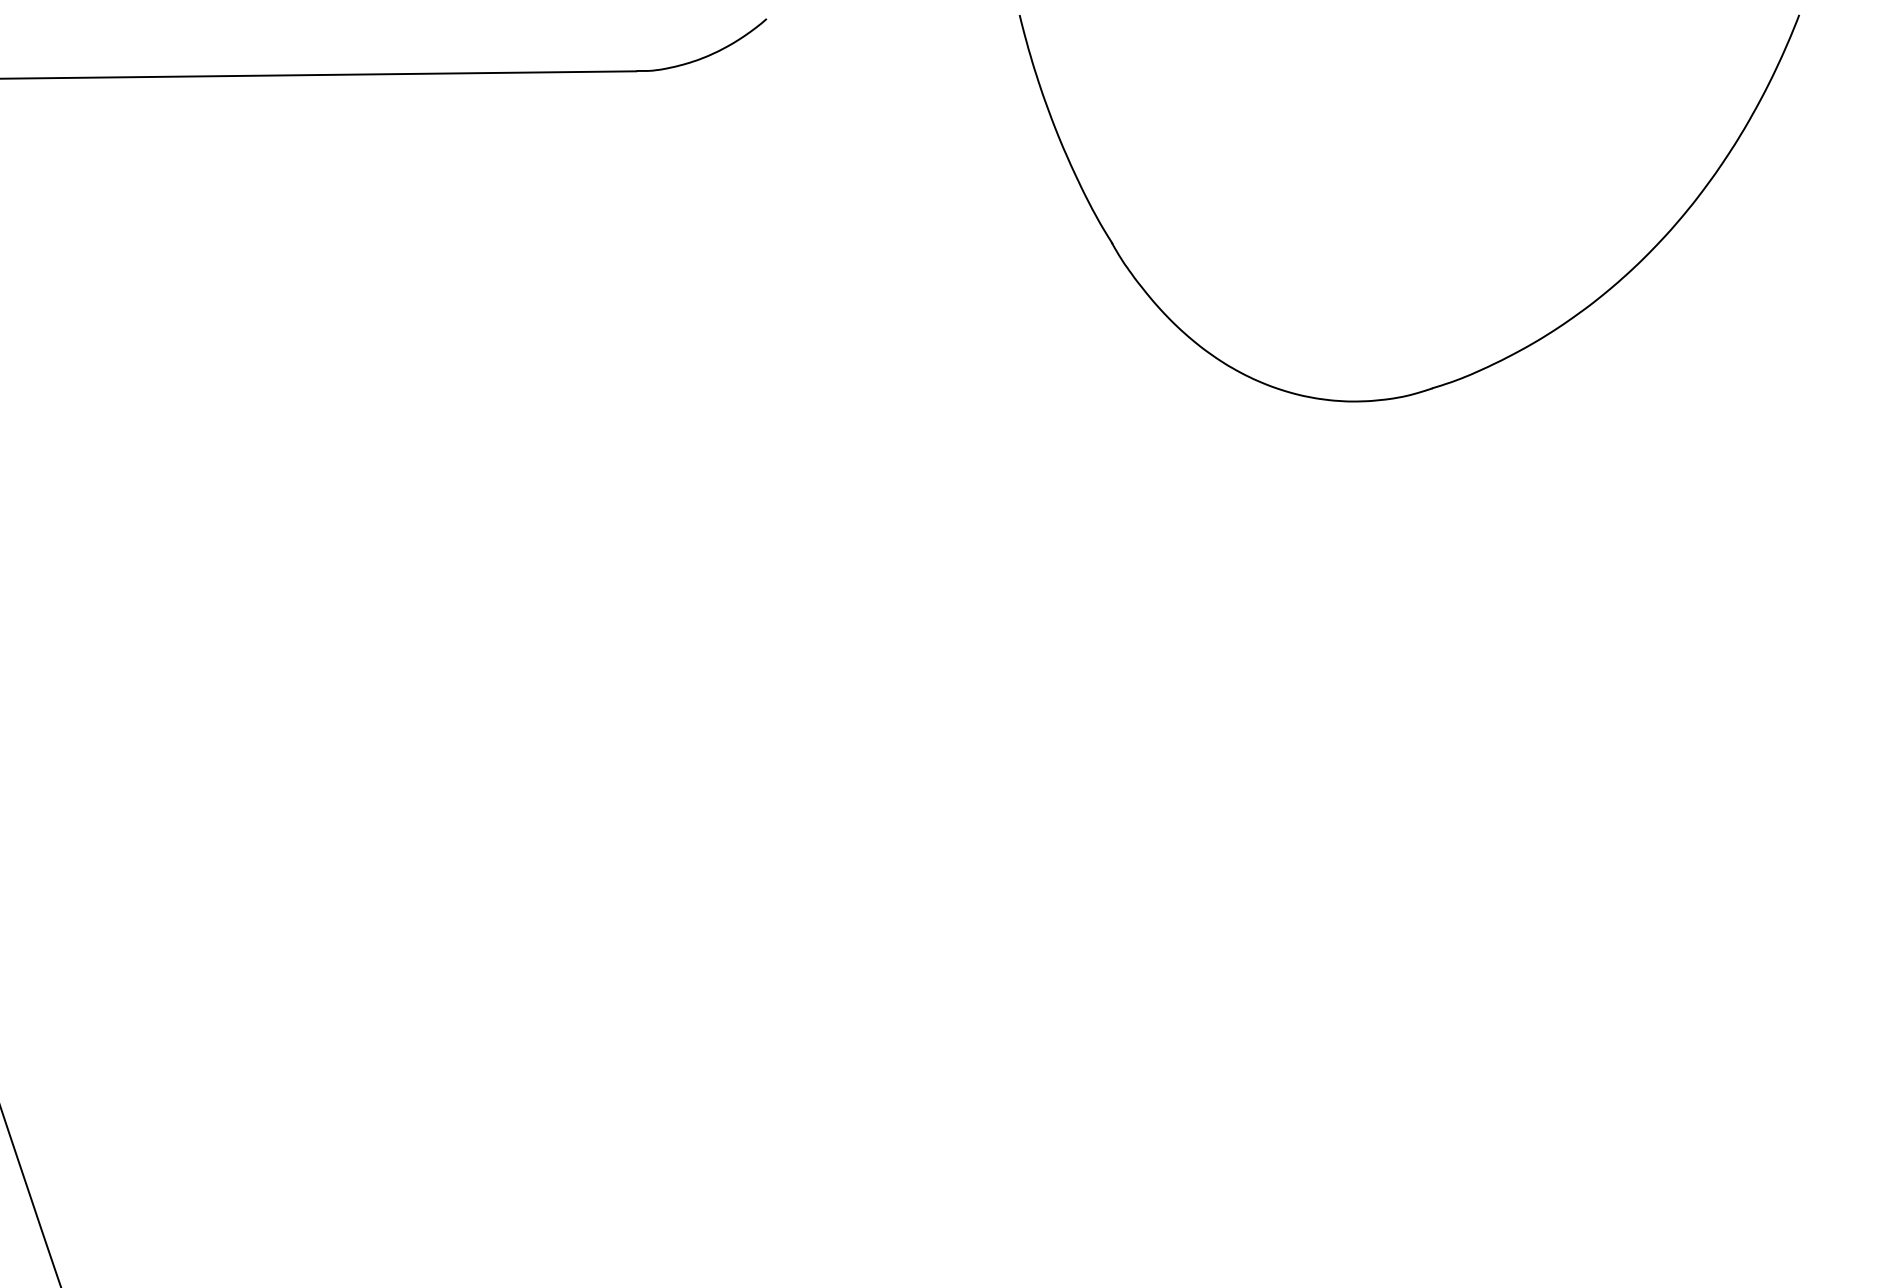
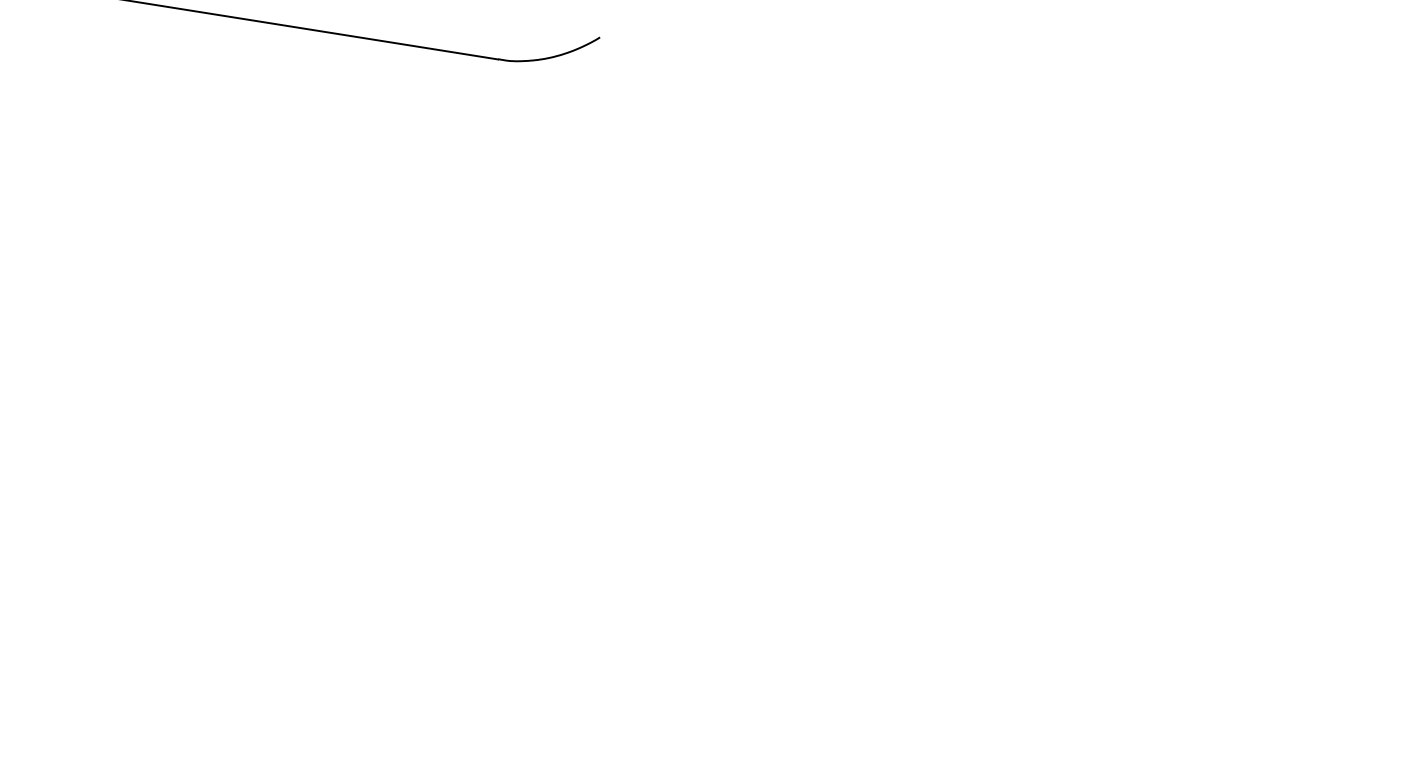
part: (1481, 368) -> (1079, 382), removed

